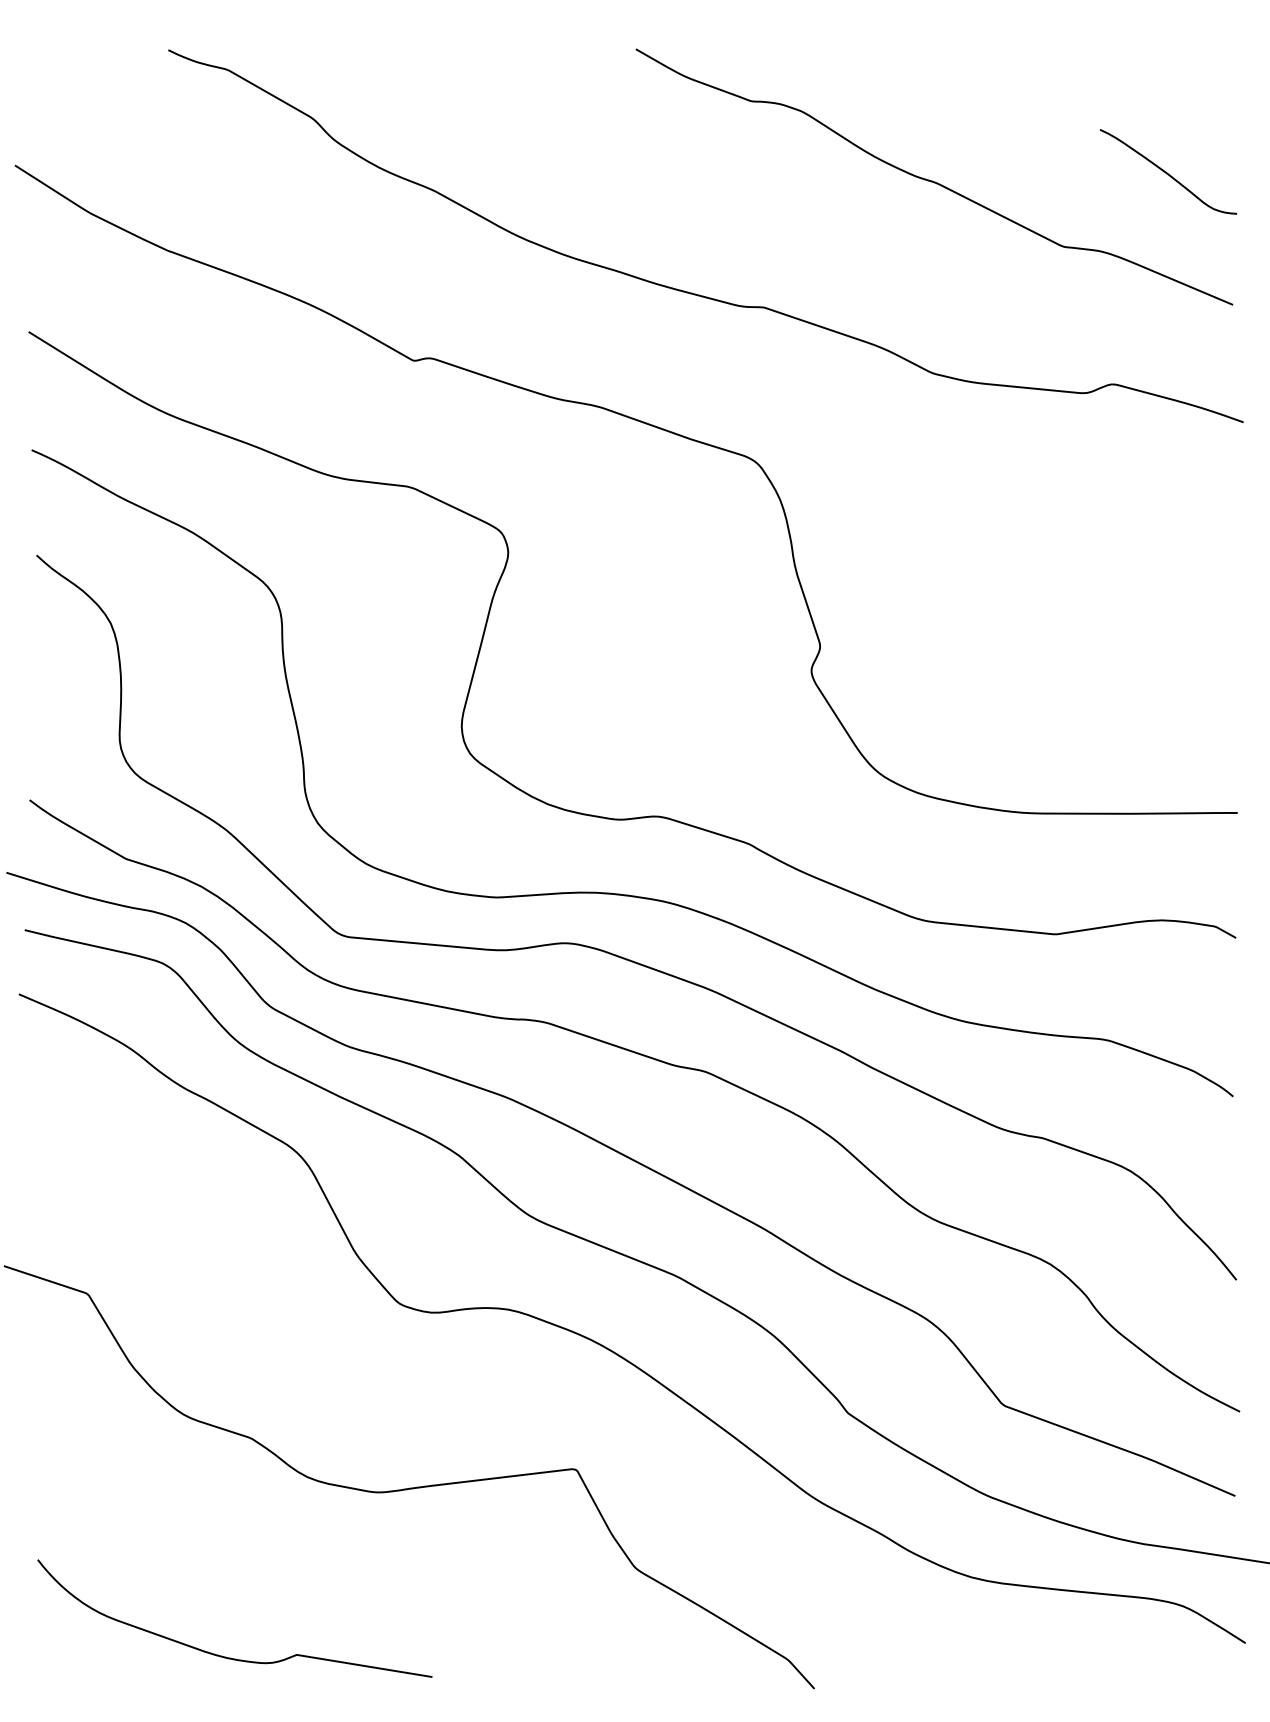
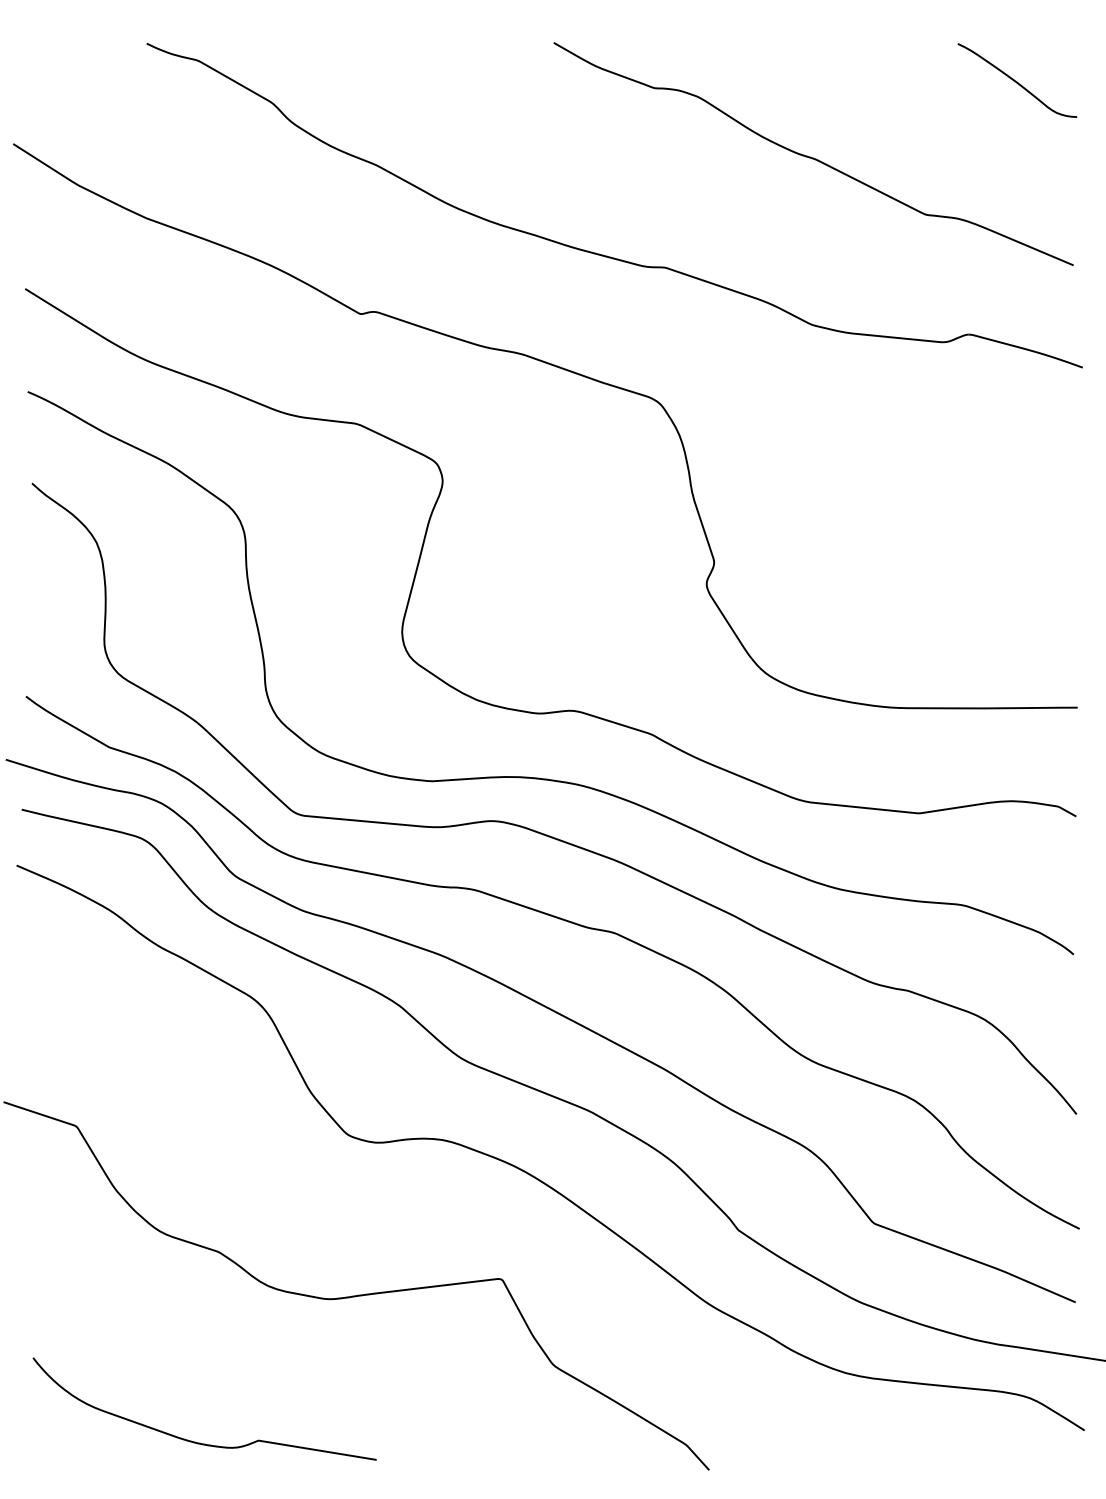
curve: (1168, 172) -> (1017, 81), moved

